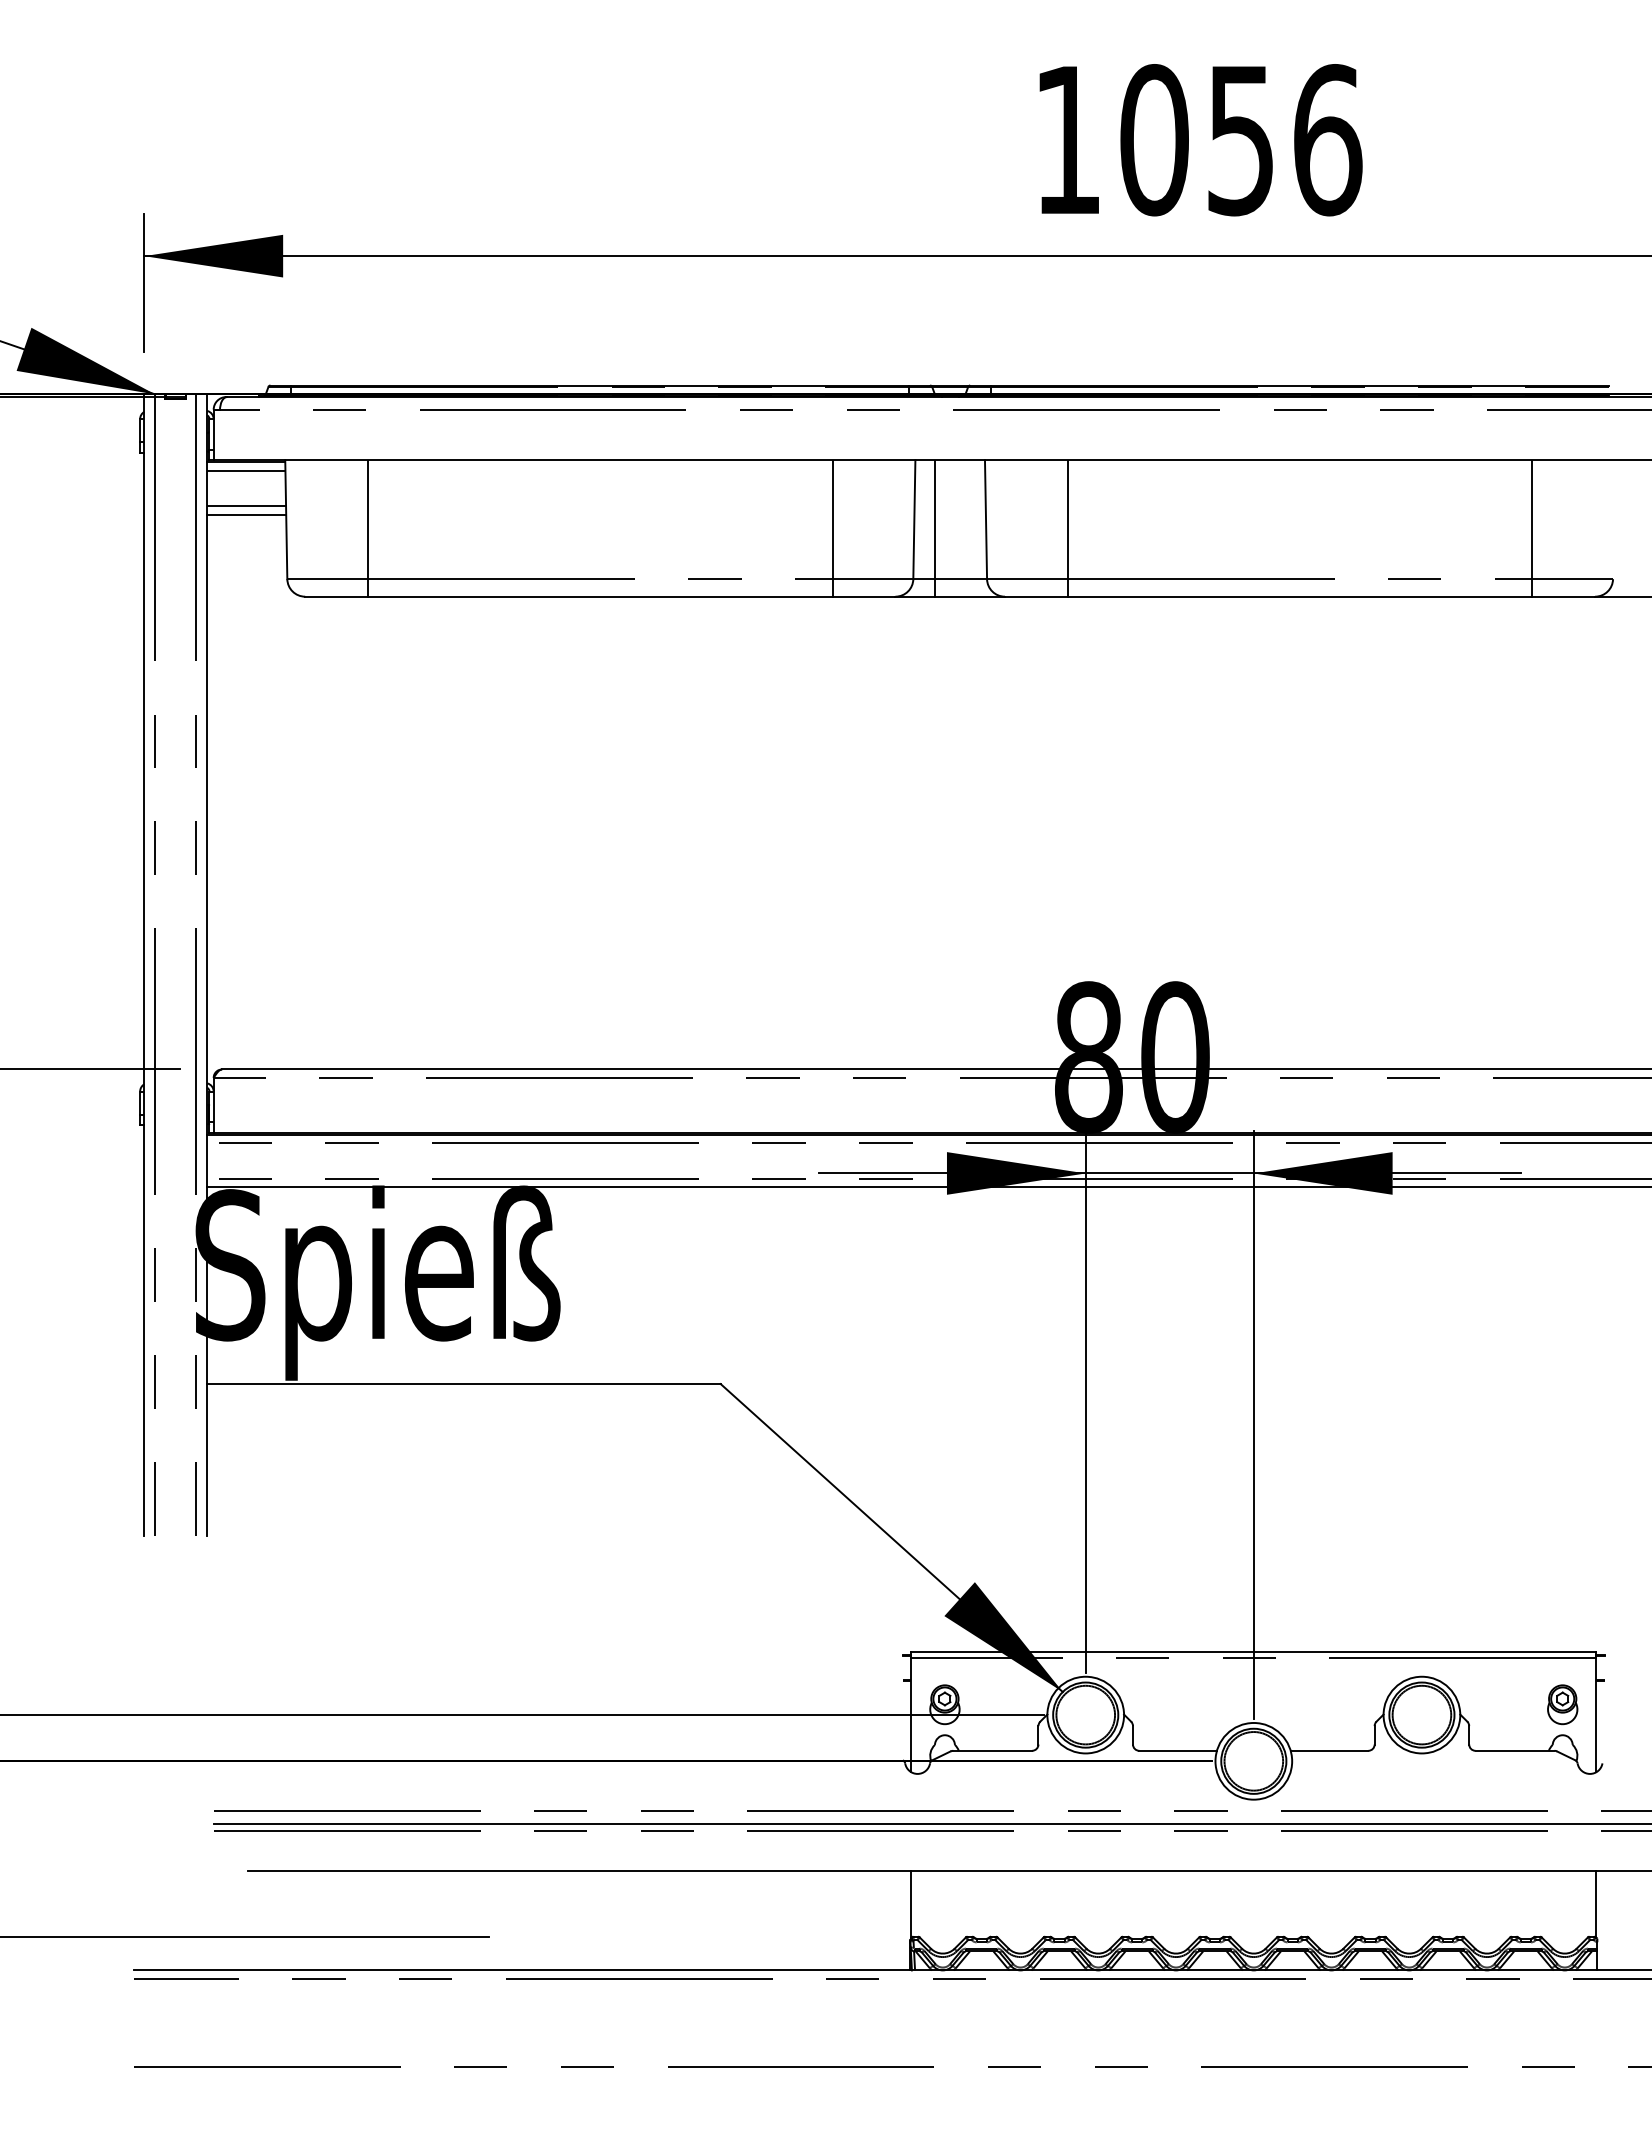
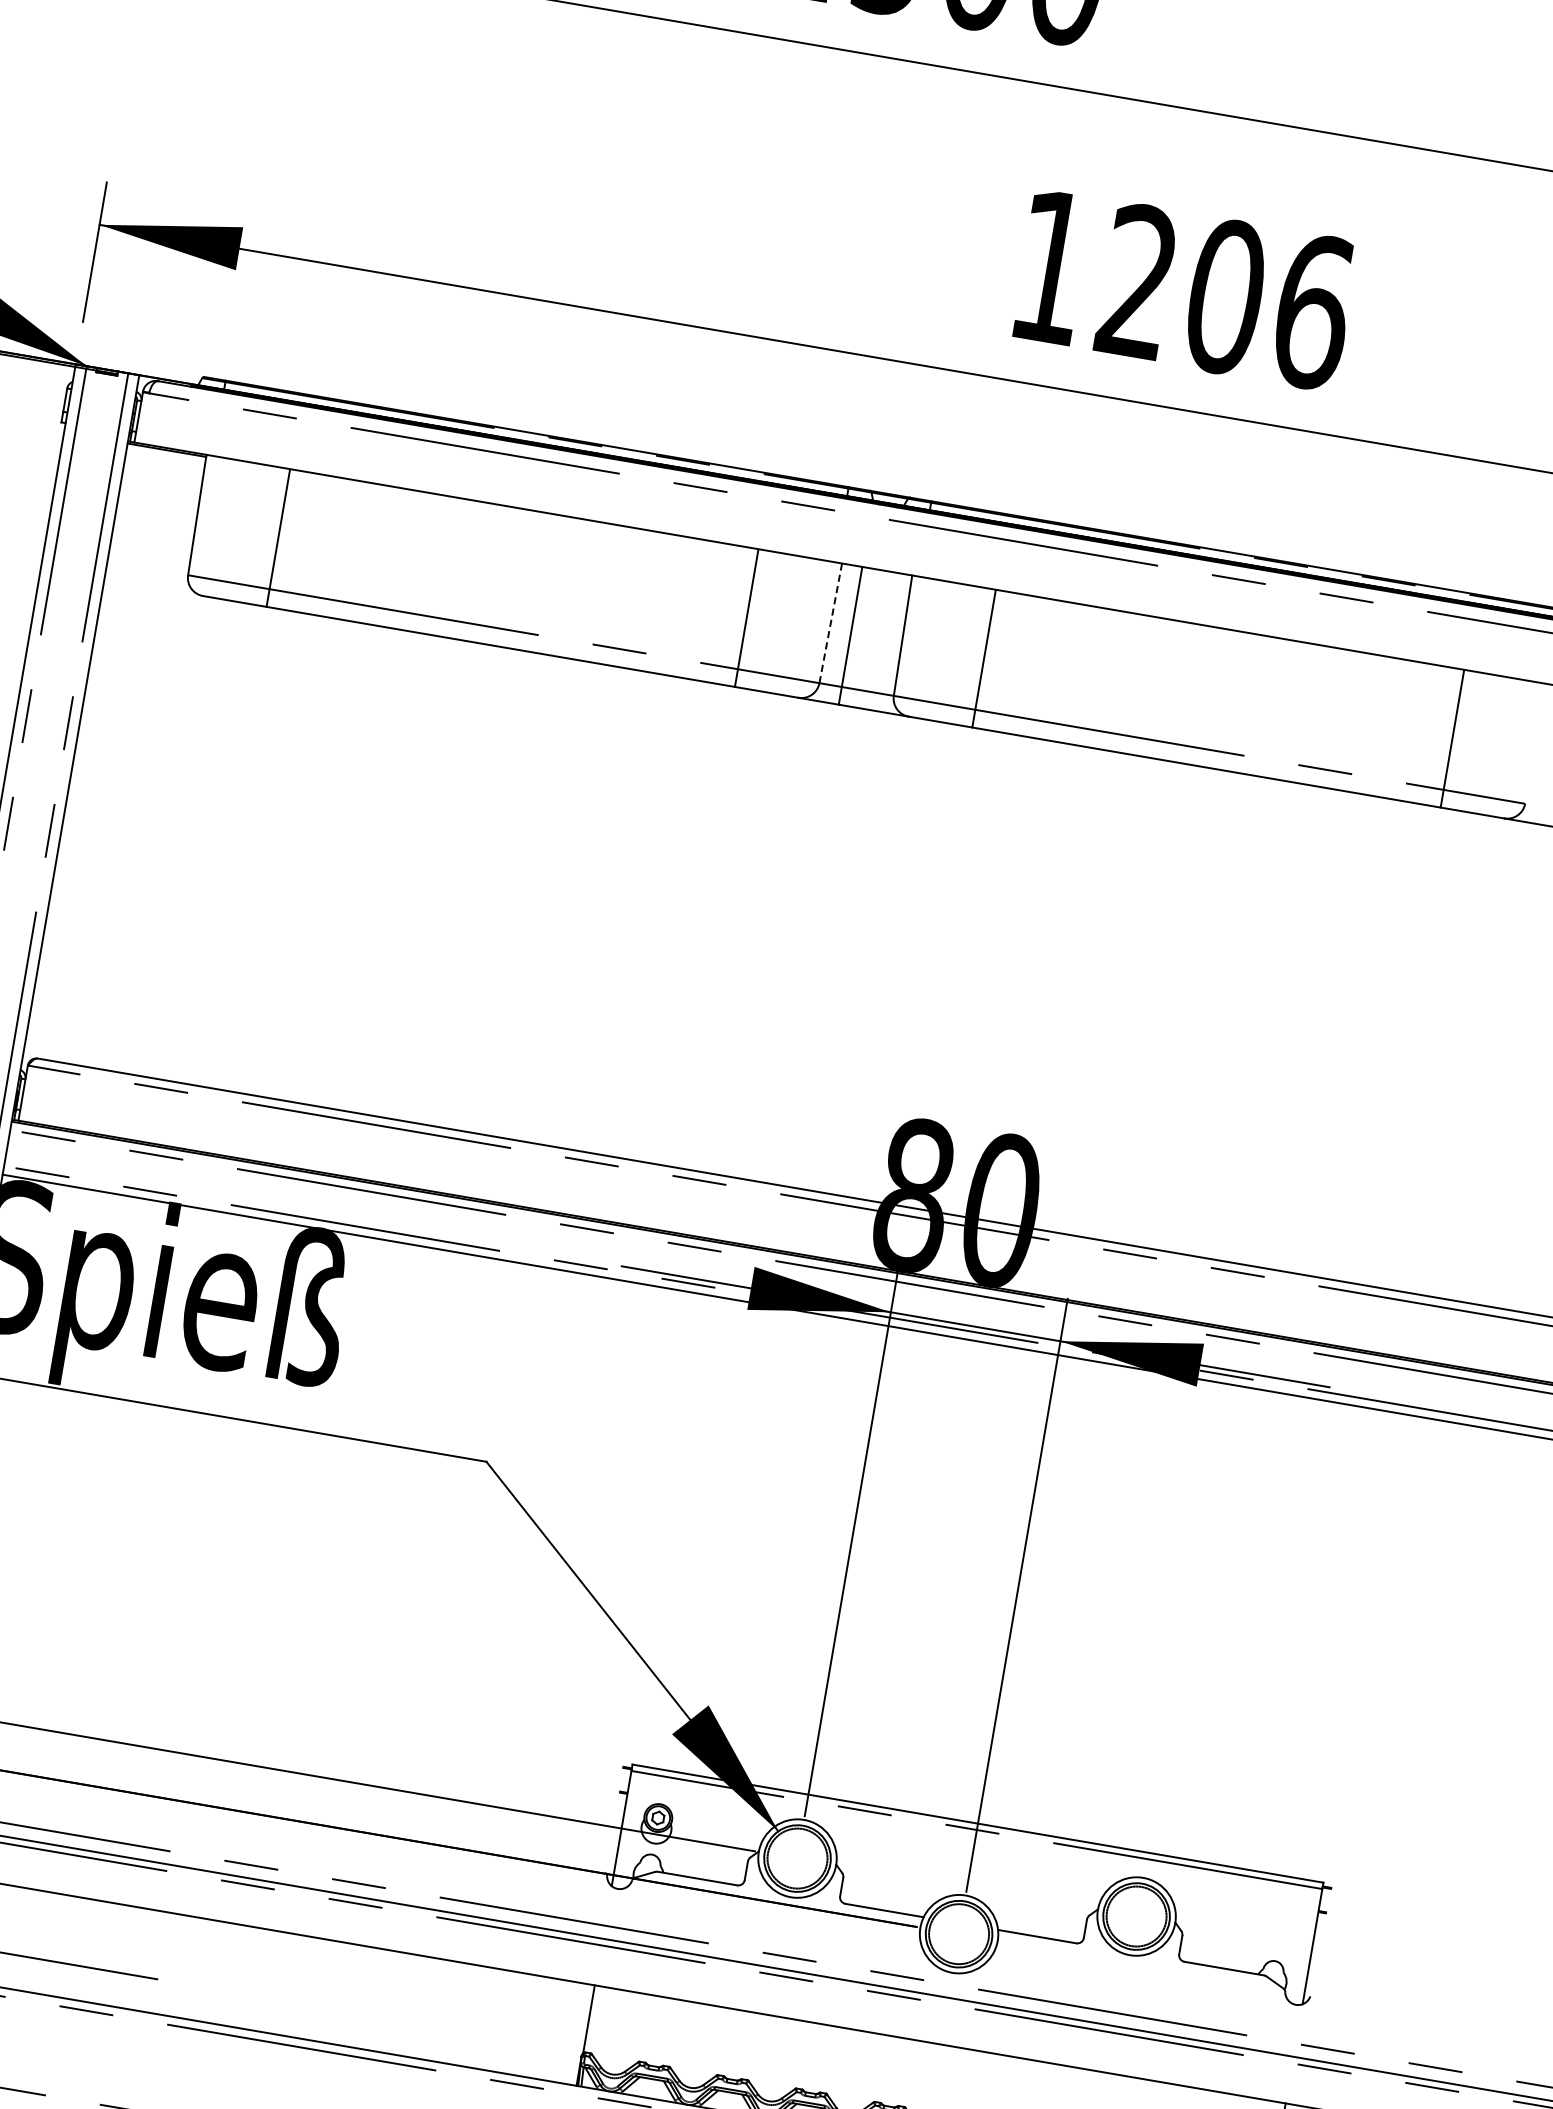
text: (1197, 140) -> (1181, 289), 1056 -> 1206
line: (246, 470) -> (165, 458), removed
line: (246, 506) -> (159, 494), removed
line: (246, 514) -> (158, 503), removed
line: (914, 519) -> (830, 623), solid -> dashed
part: (1562, 1704) -> (1280, 1930), removed

